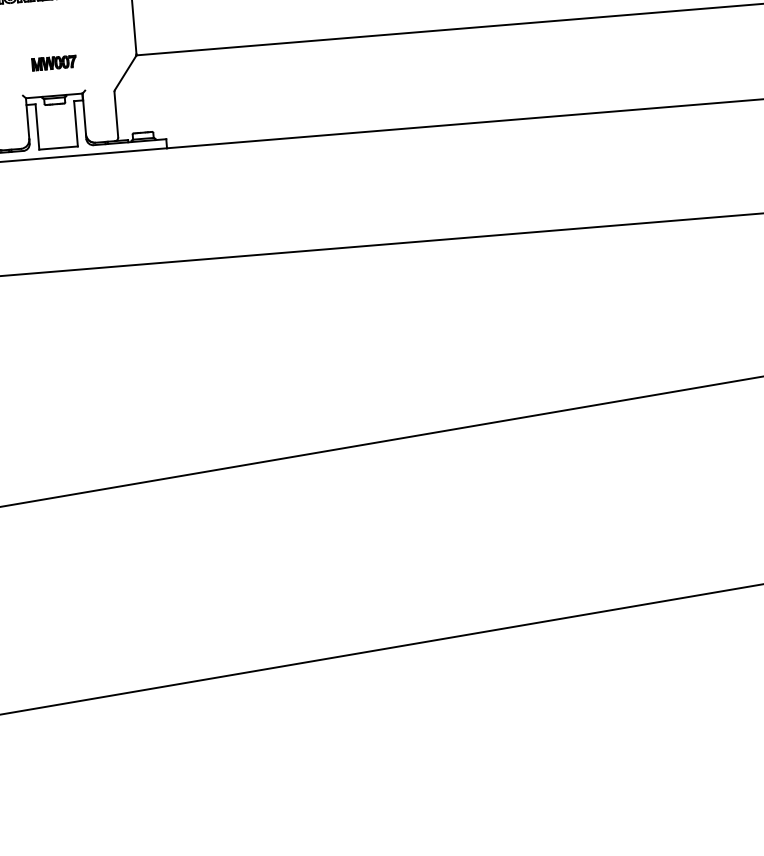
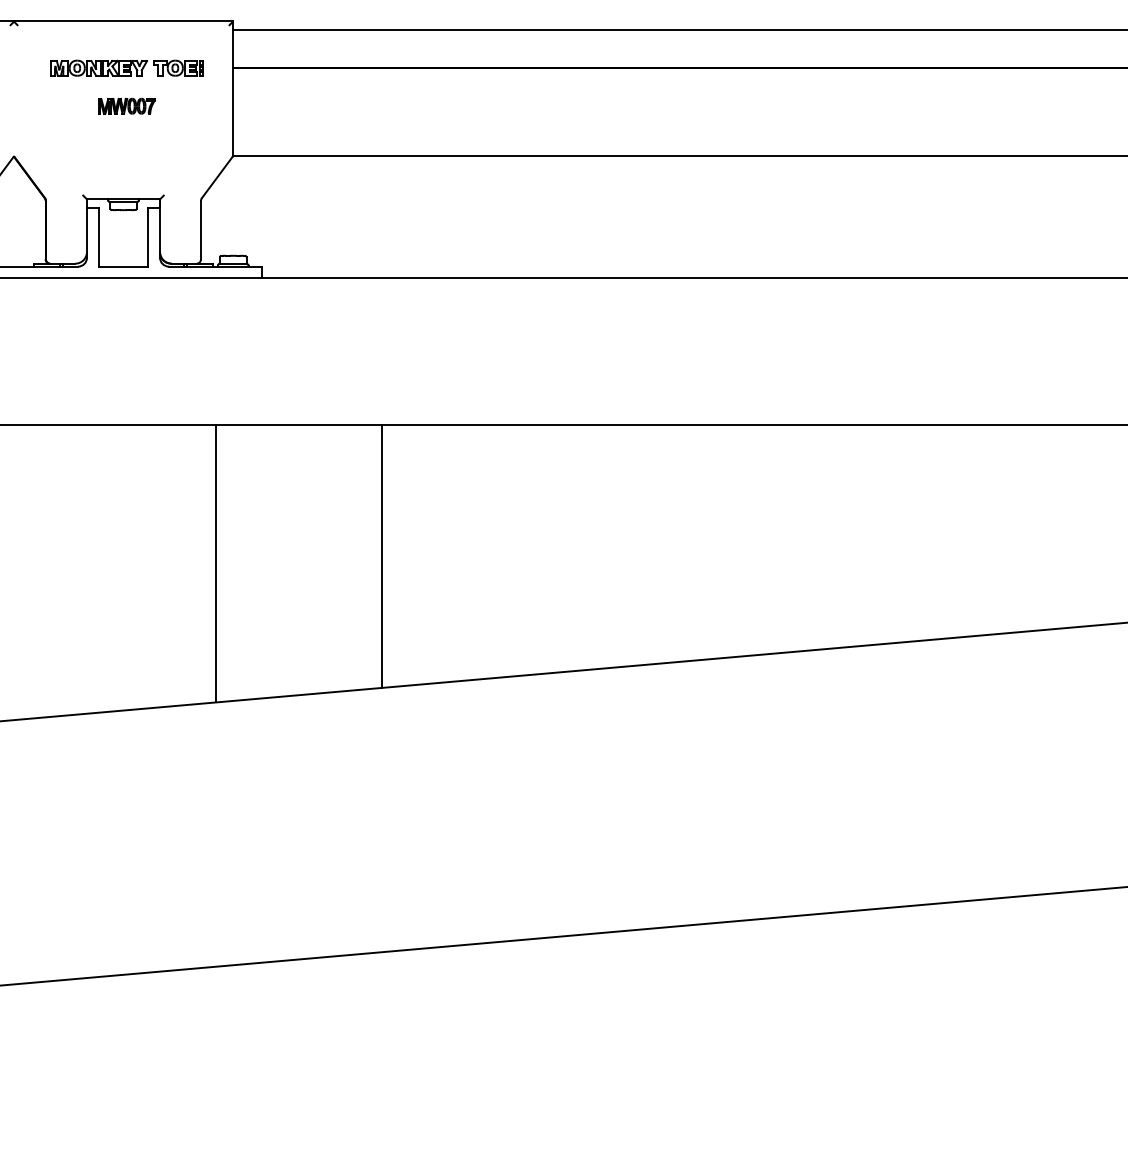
part: (53, 62) -> (126, 105), moved
line: (276, 355) -> (381, 555), added
line: (149, 372) -> (216, 563), added

